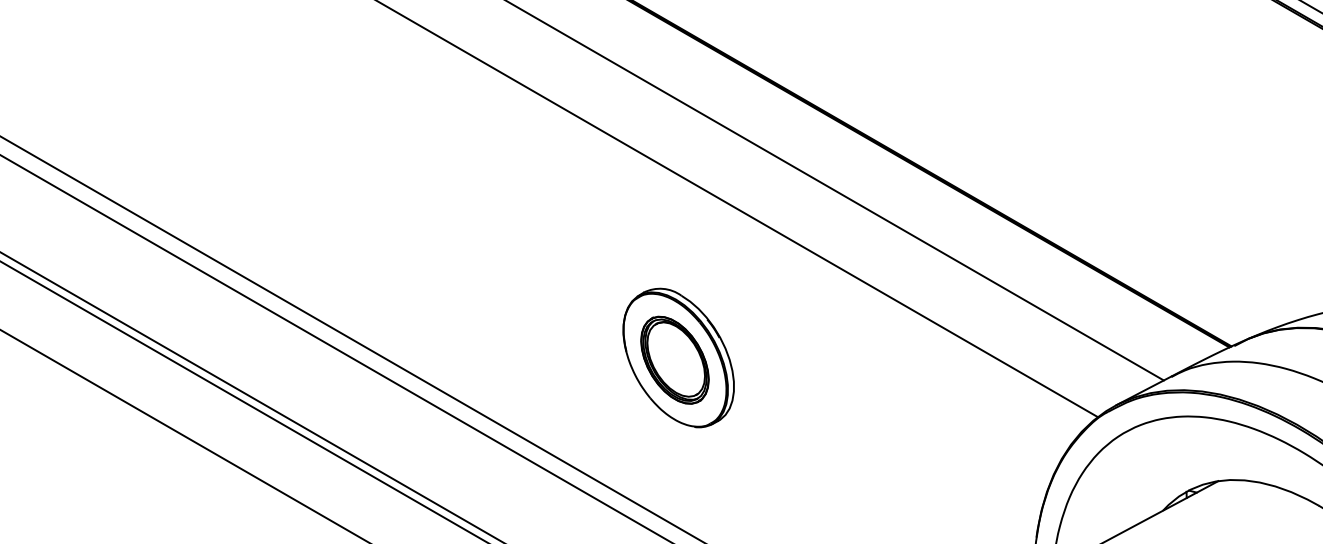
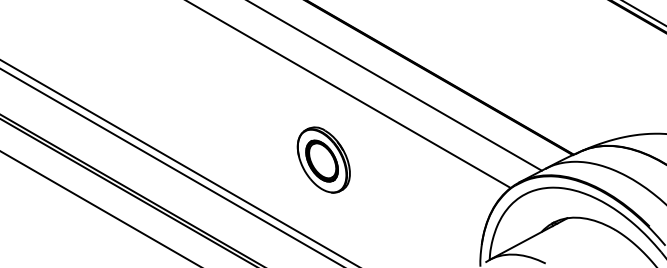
part: (677, 356) -> (323, 159), moved

